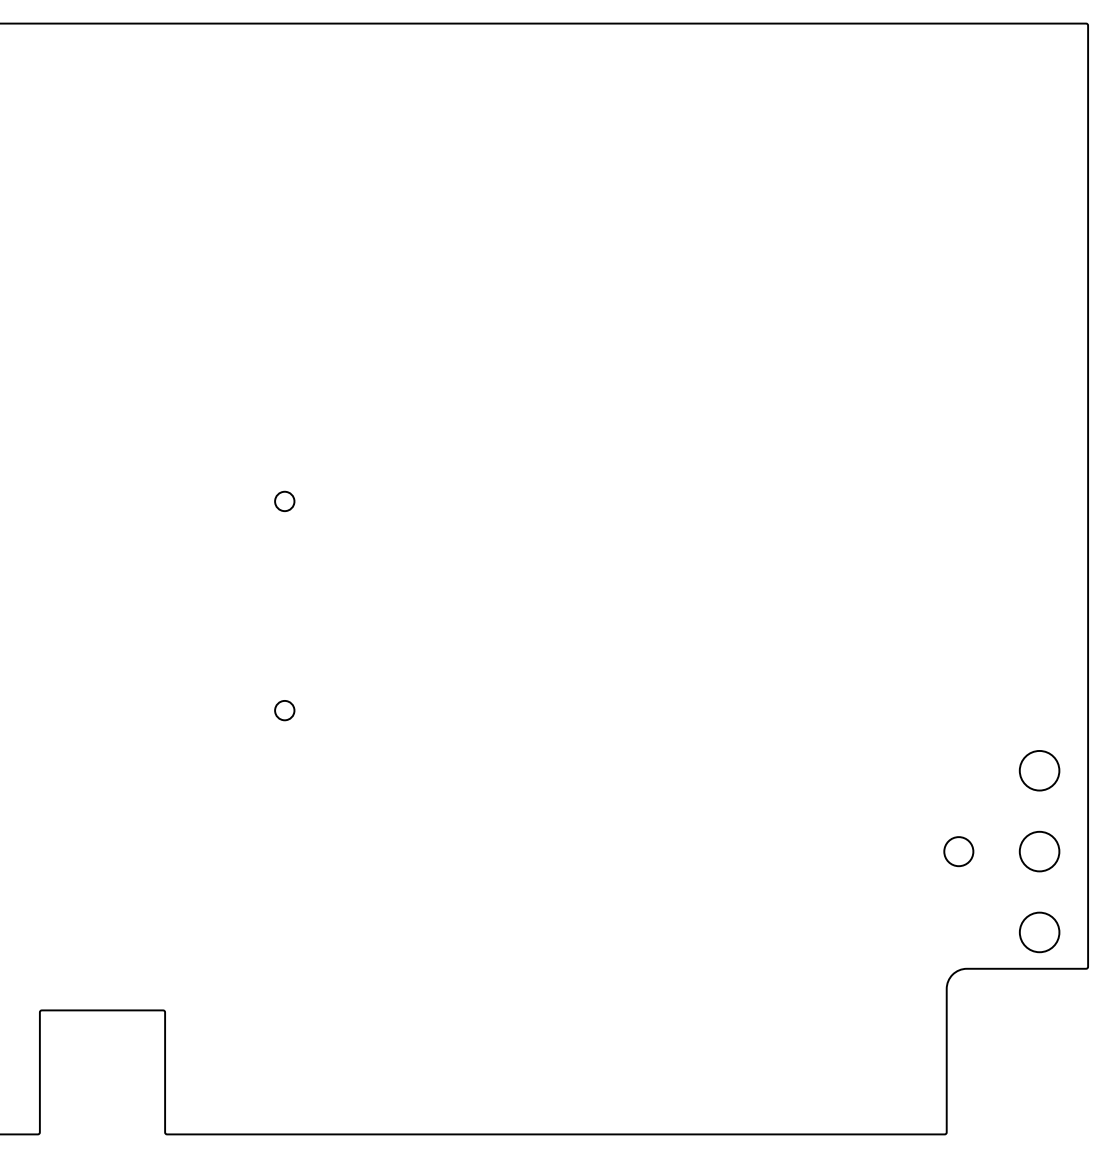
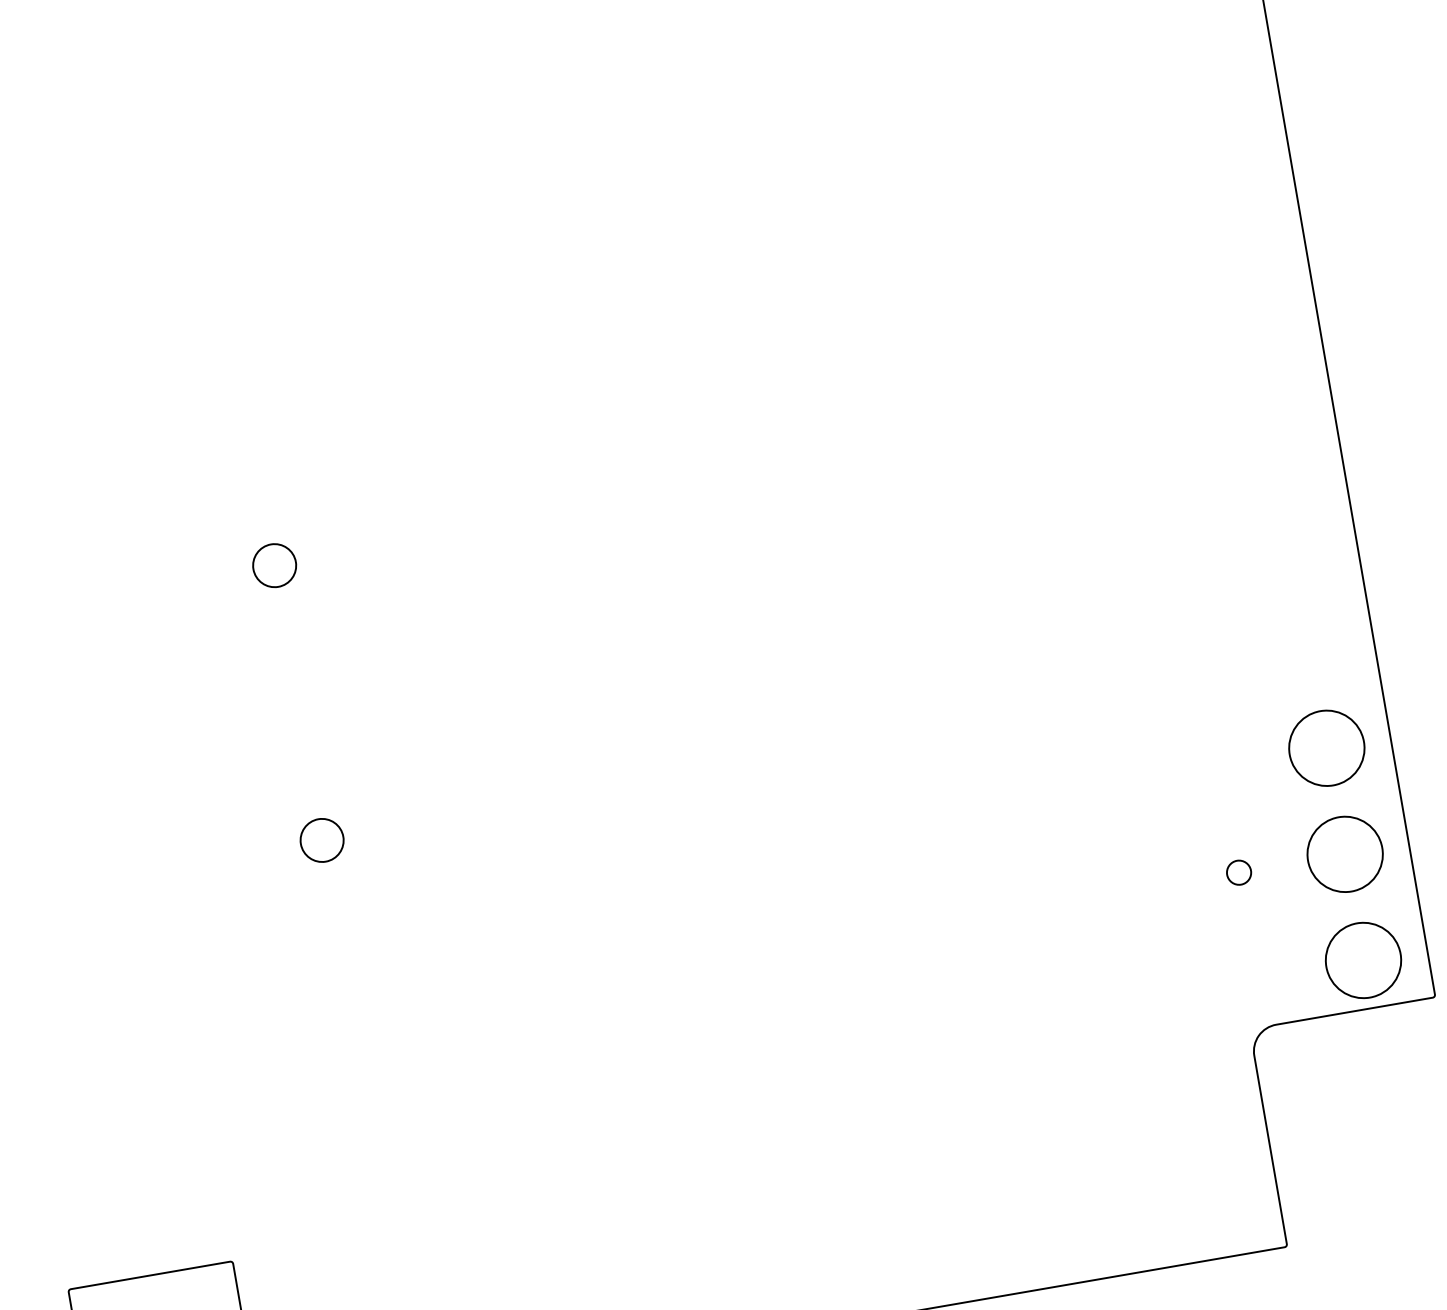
circle: (284, 501) -> (274, 565), size x1.67
circle: (284, 710) -> (321, 840), size x1.67
circle: (1039, 770) -> (1326, 747), size x1.43
circle: (958, 851) -> (1238, 872), size x0.62
circle: (1039, 851) -> (1344, 854), size x1.43
circle: (1039, 932) -> (1363, 960), size x1.43

